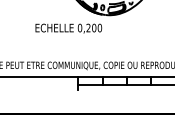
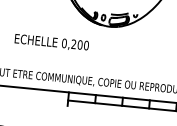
text: (68, 28) -> (51, 42), moved

